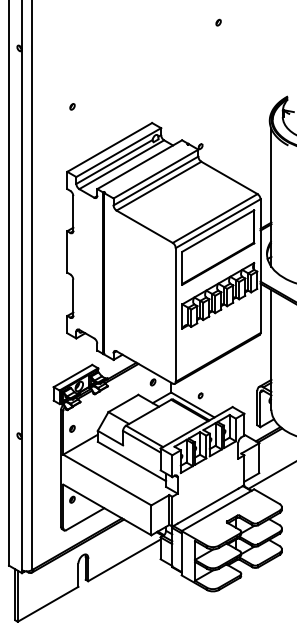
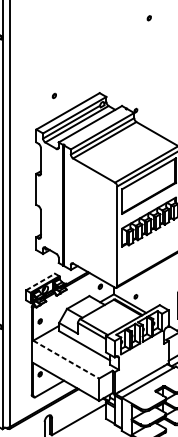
part: (72, 106) -> (54, 95), moved
line: (73, 375) -> (40, 281), solid -> dashed
line: (107, 480) -> (66, 360), solid -> dashed

